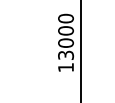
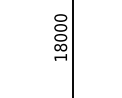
text: (65, 55) -> (60, 47), 13000 -> 18000

